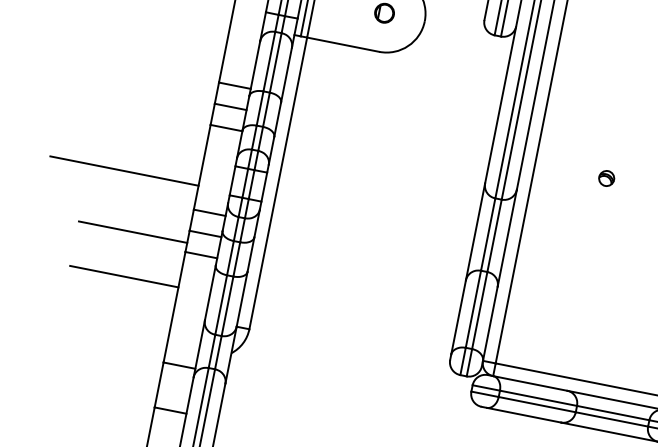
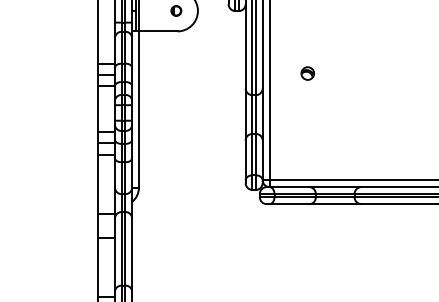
line: (125, 170) -> (58, 118), removed
part: (605, 178) -> (307, 73), size x1.6
line: (132, 231) -> (68, 149), removed
line: (123, 276) -> (68, 173), removed

